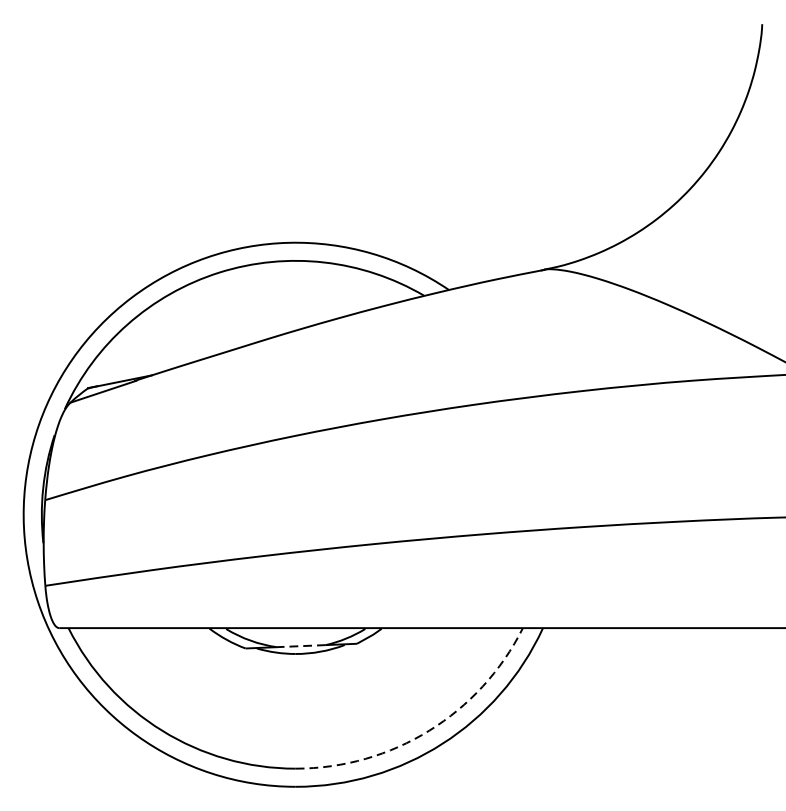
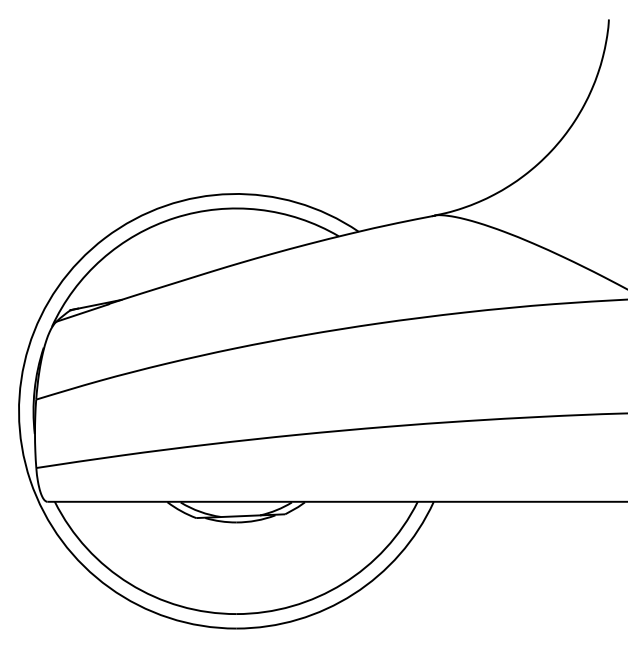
line: (300, 646) -> (240, 516), dashed -> solid
arc: (428, 730) -> (342, 583), dashed -> solid

